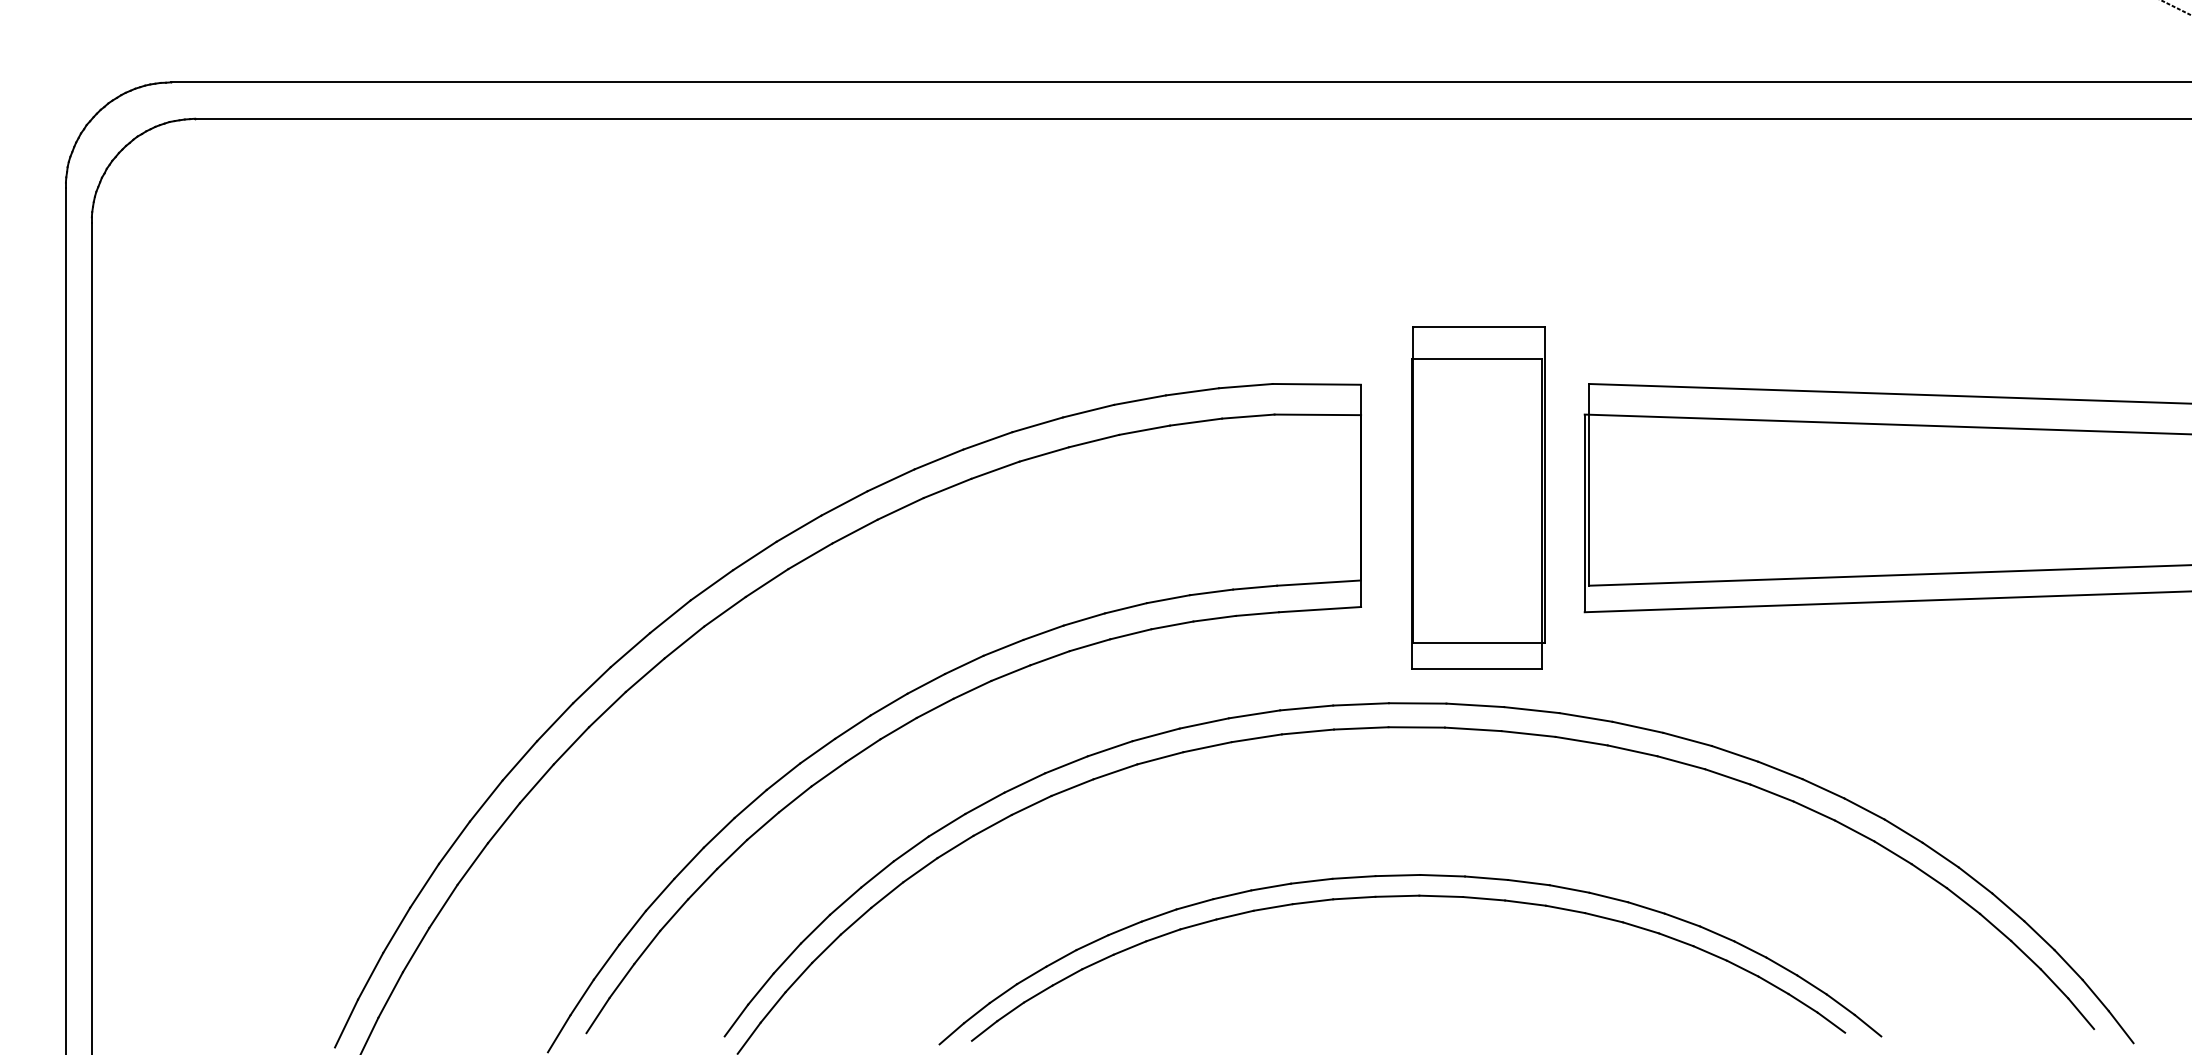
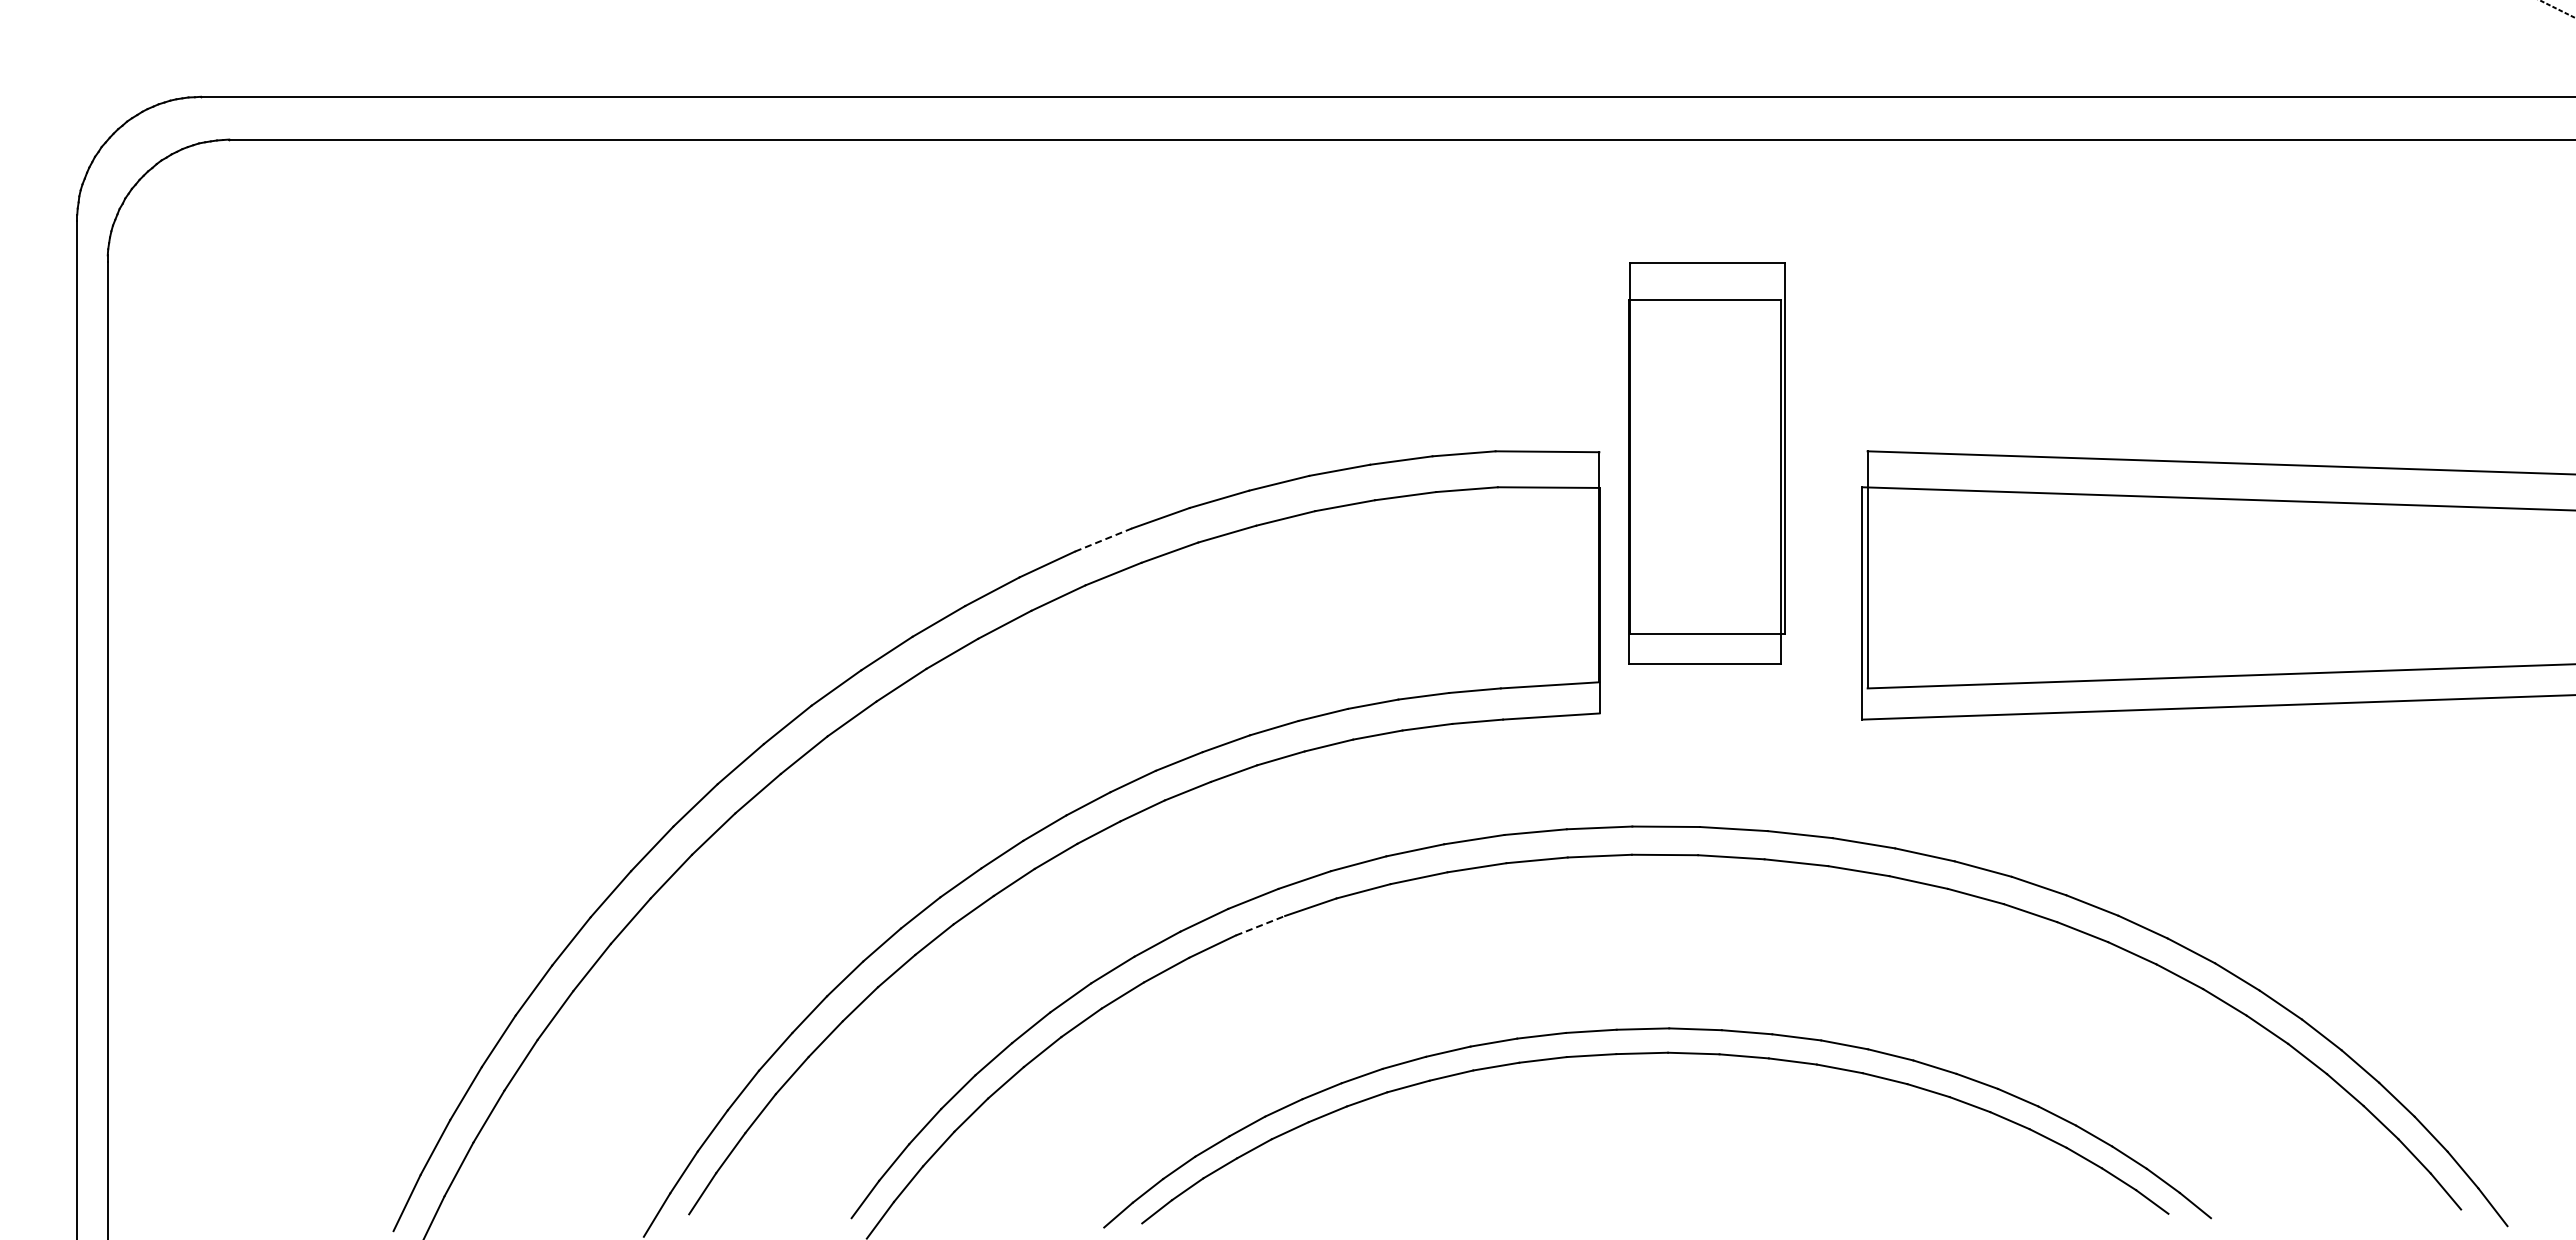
line: (939, 459) -> (1103, 540), solid -> dashed
part: (1478, 498) -> (1706, 463), moved
line: (1072, 787) -> (1260, 925), solid -> dashed

